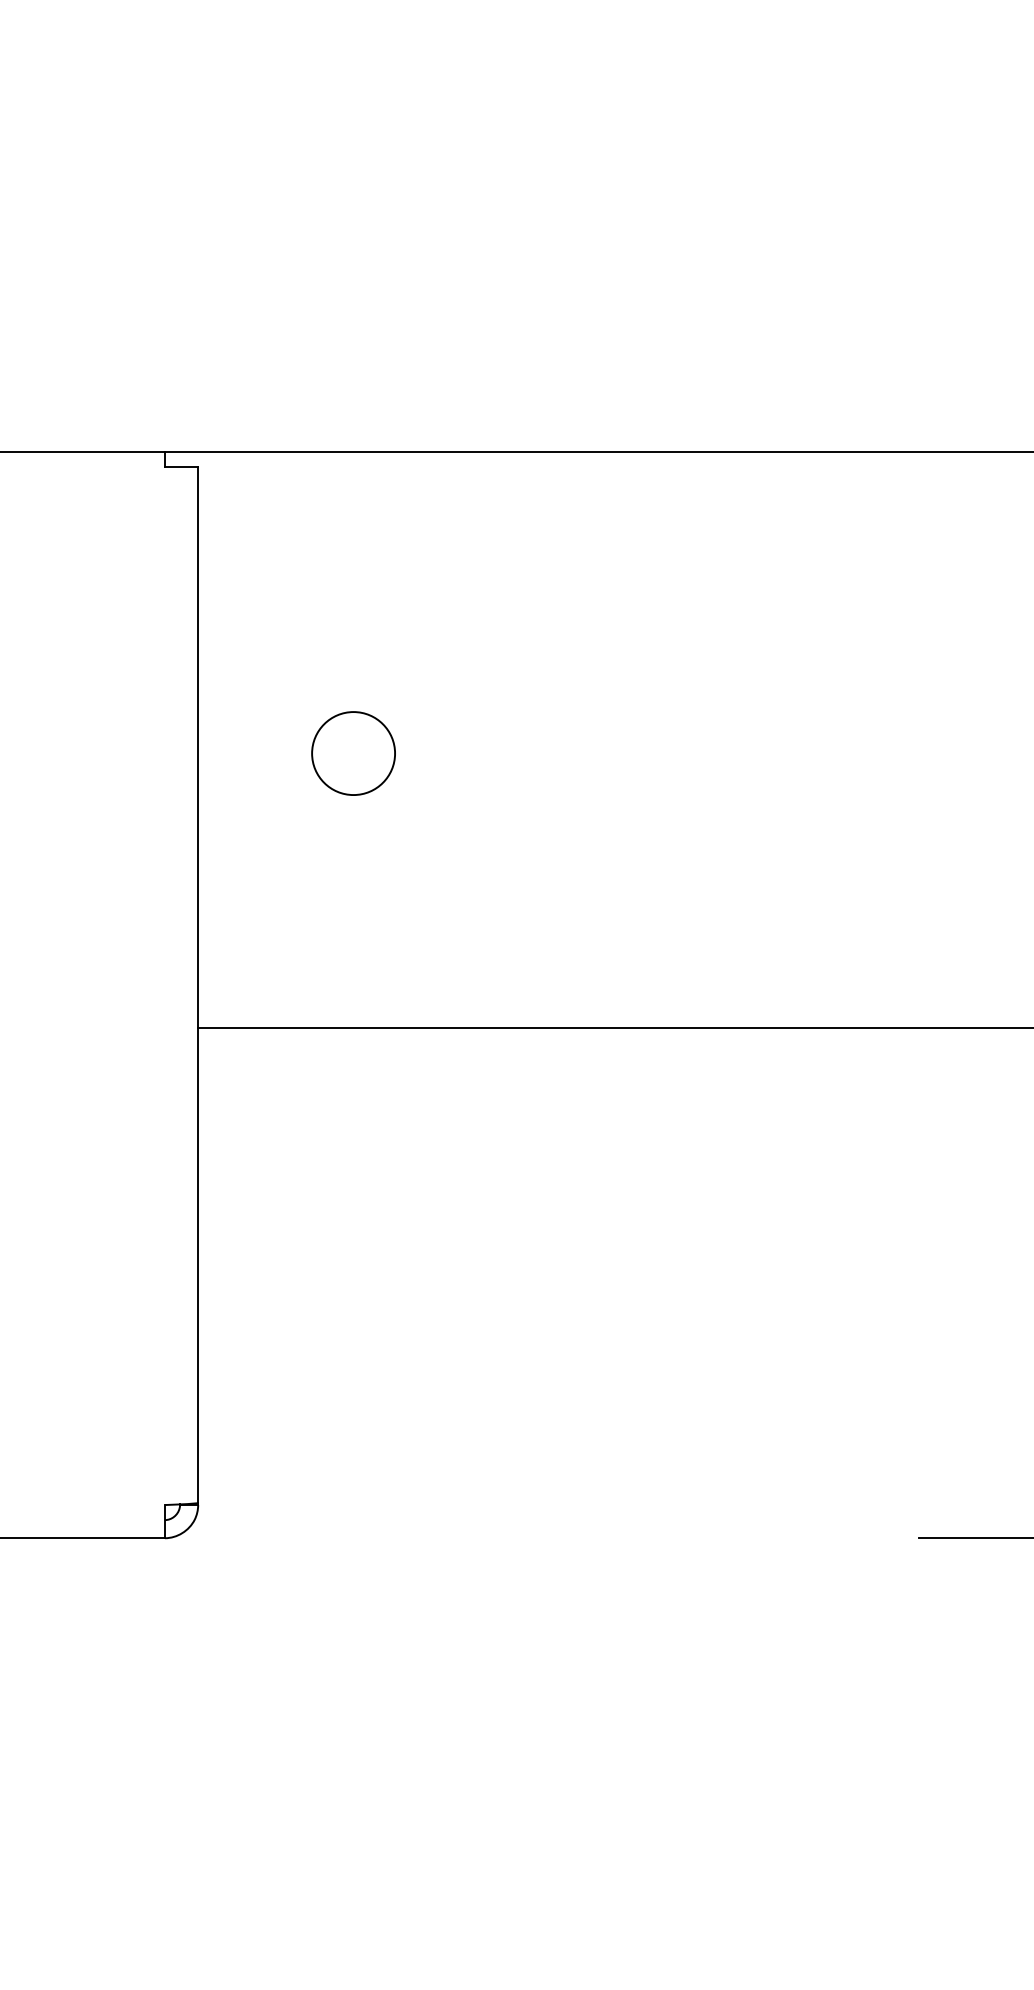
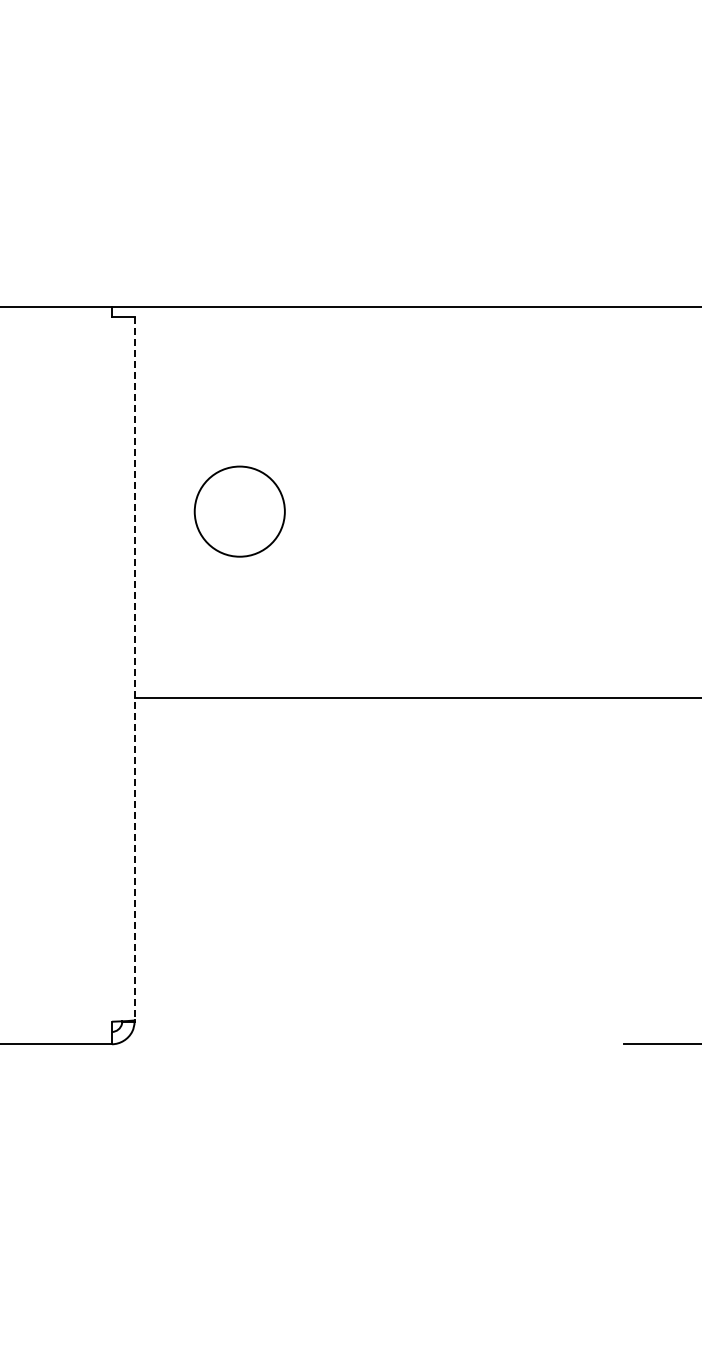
circle: (354, 753) -> (240, 511), size x1.6
line: (198, 984) -> (134, 668), solid -> dashed

